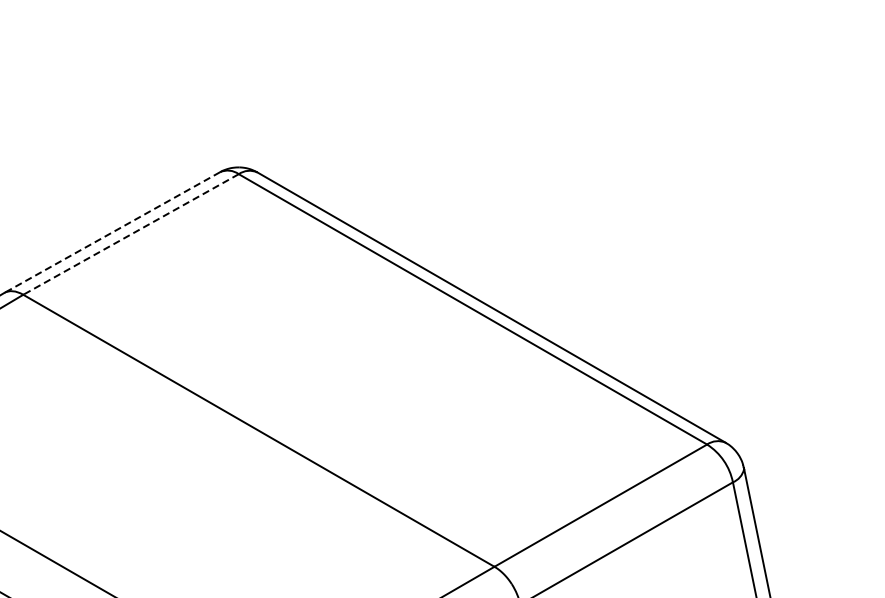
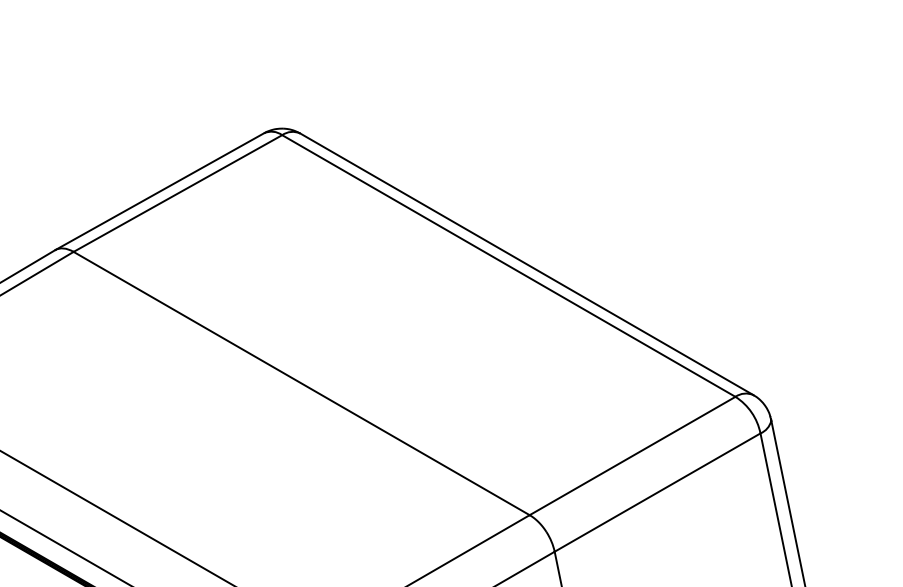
line: (112, 232) -> (159, 191), dashed -> solid
line: (130, 234) -> (177, 193), dashed -> solid

